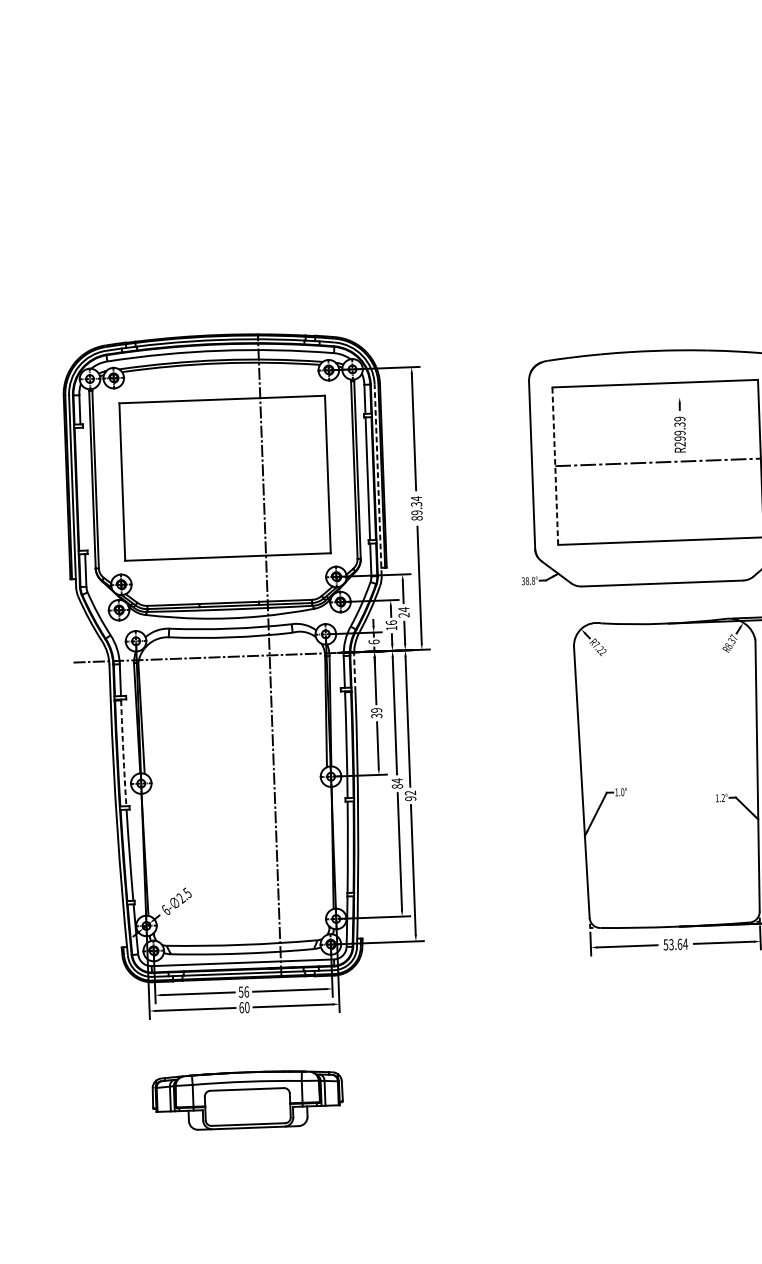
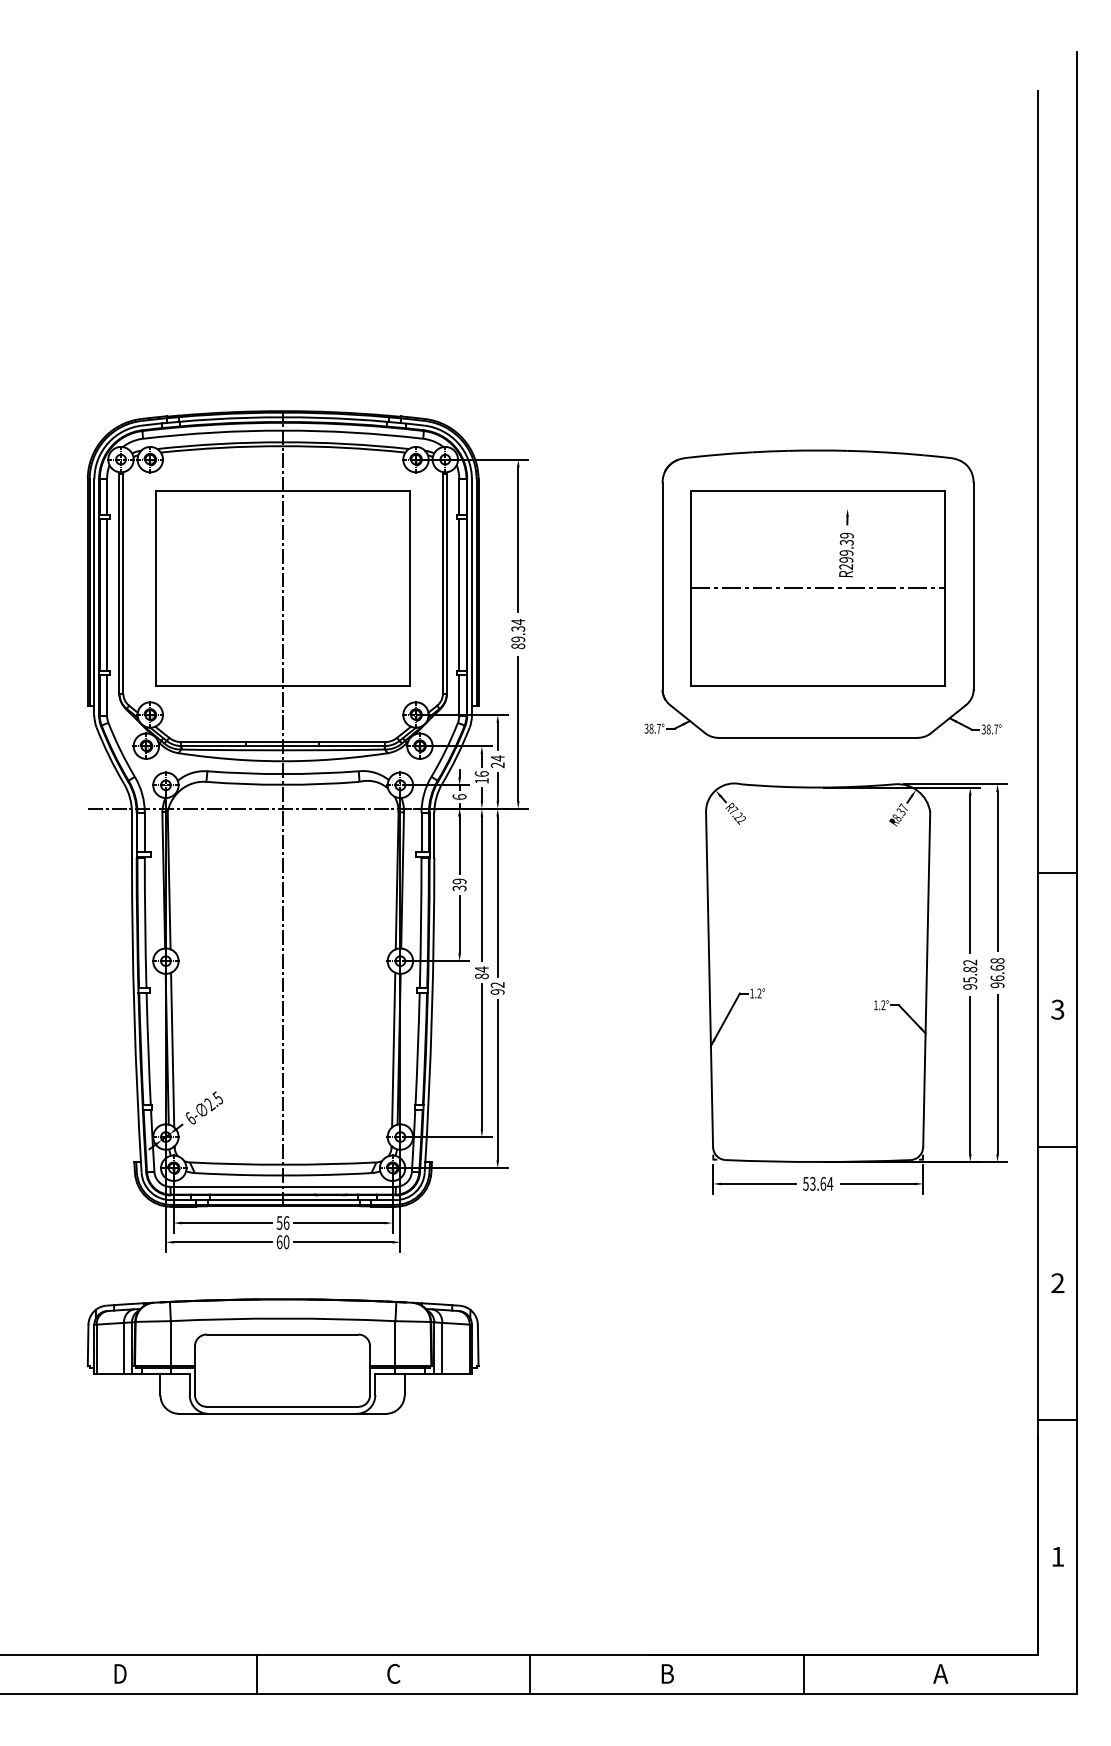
line: (555, 465) -> (691, 587), dashed -> solid
line: (377, 480) -> (471, 597), dashed -> solid
line: (83, 489) -> (107, 595), added
text: (533, 580) -> (658, 728), 38.8° -> 38.7°
line: (269, 655) -> (283, 808), moved
line: (354, 673) -> (434, 834), dashed -> solid
arc: (123, 753) -> (145, 923), dashed -> solid
text: (622, 792) -> (759, 993), 1.0° -> 1.2°
line: (328, 848) -> (393, 1049), added
line: (149, 854) -> (172, 1049), added
part: (247, 1100) -> (282, 1356), size x1.67

